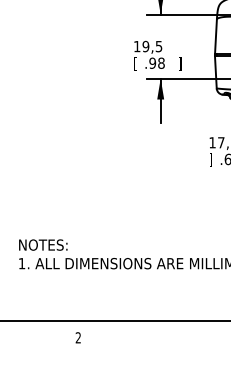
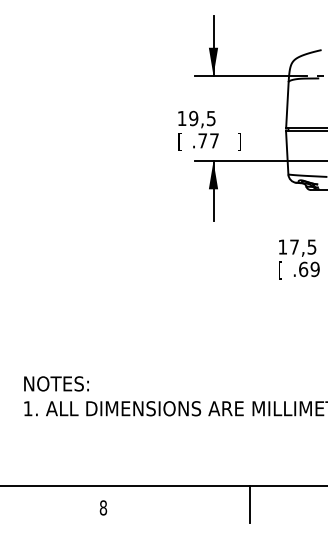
text: (156, 63) -> (208, 140), .98 -> .77
text: (210, 160) -> (280, 270), ] -> [
line: (188, 334) -> (250, 503), added
text: (78, 337) -> (103, 507), 2 -> 8

